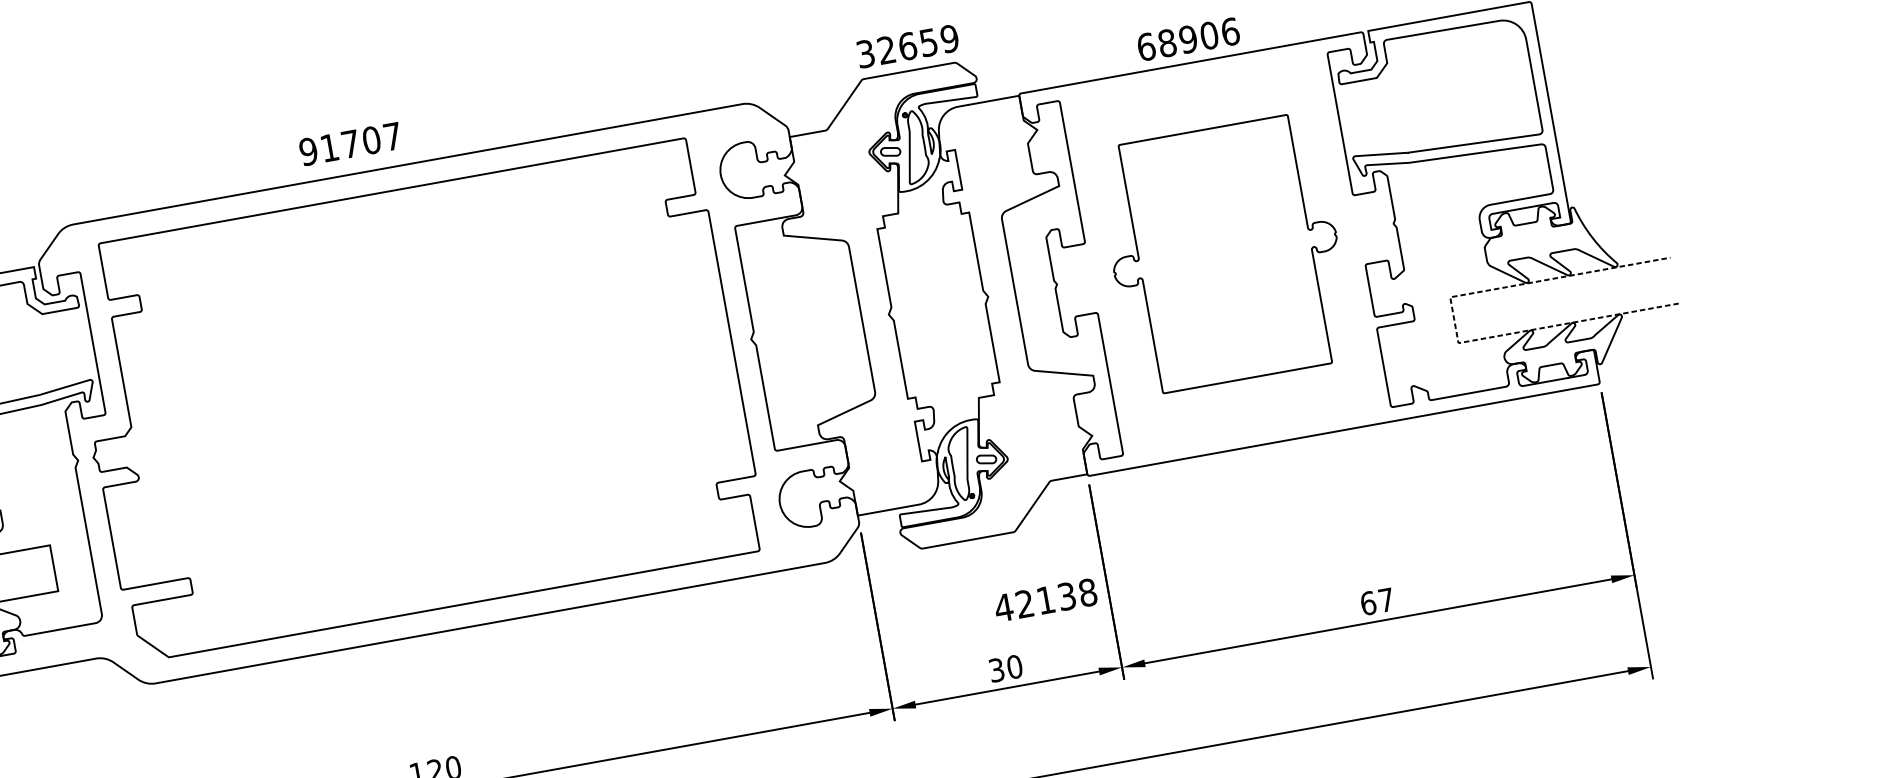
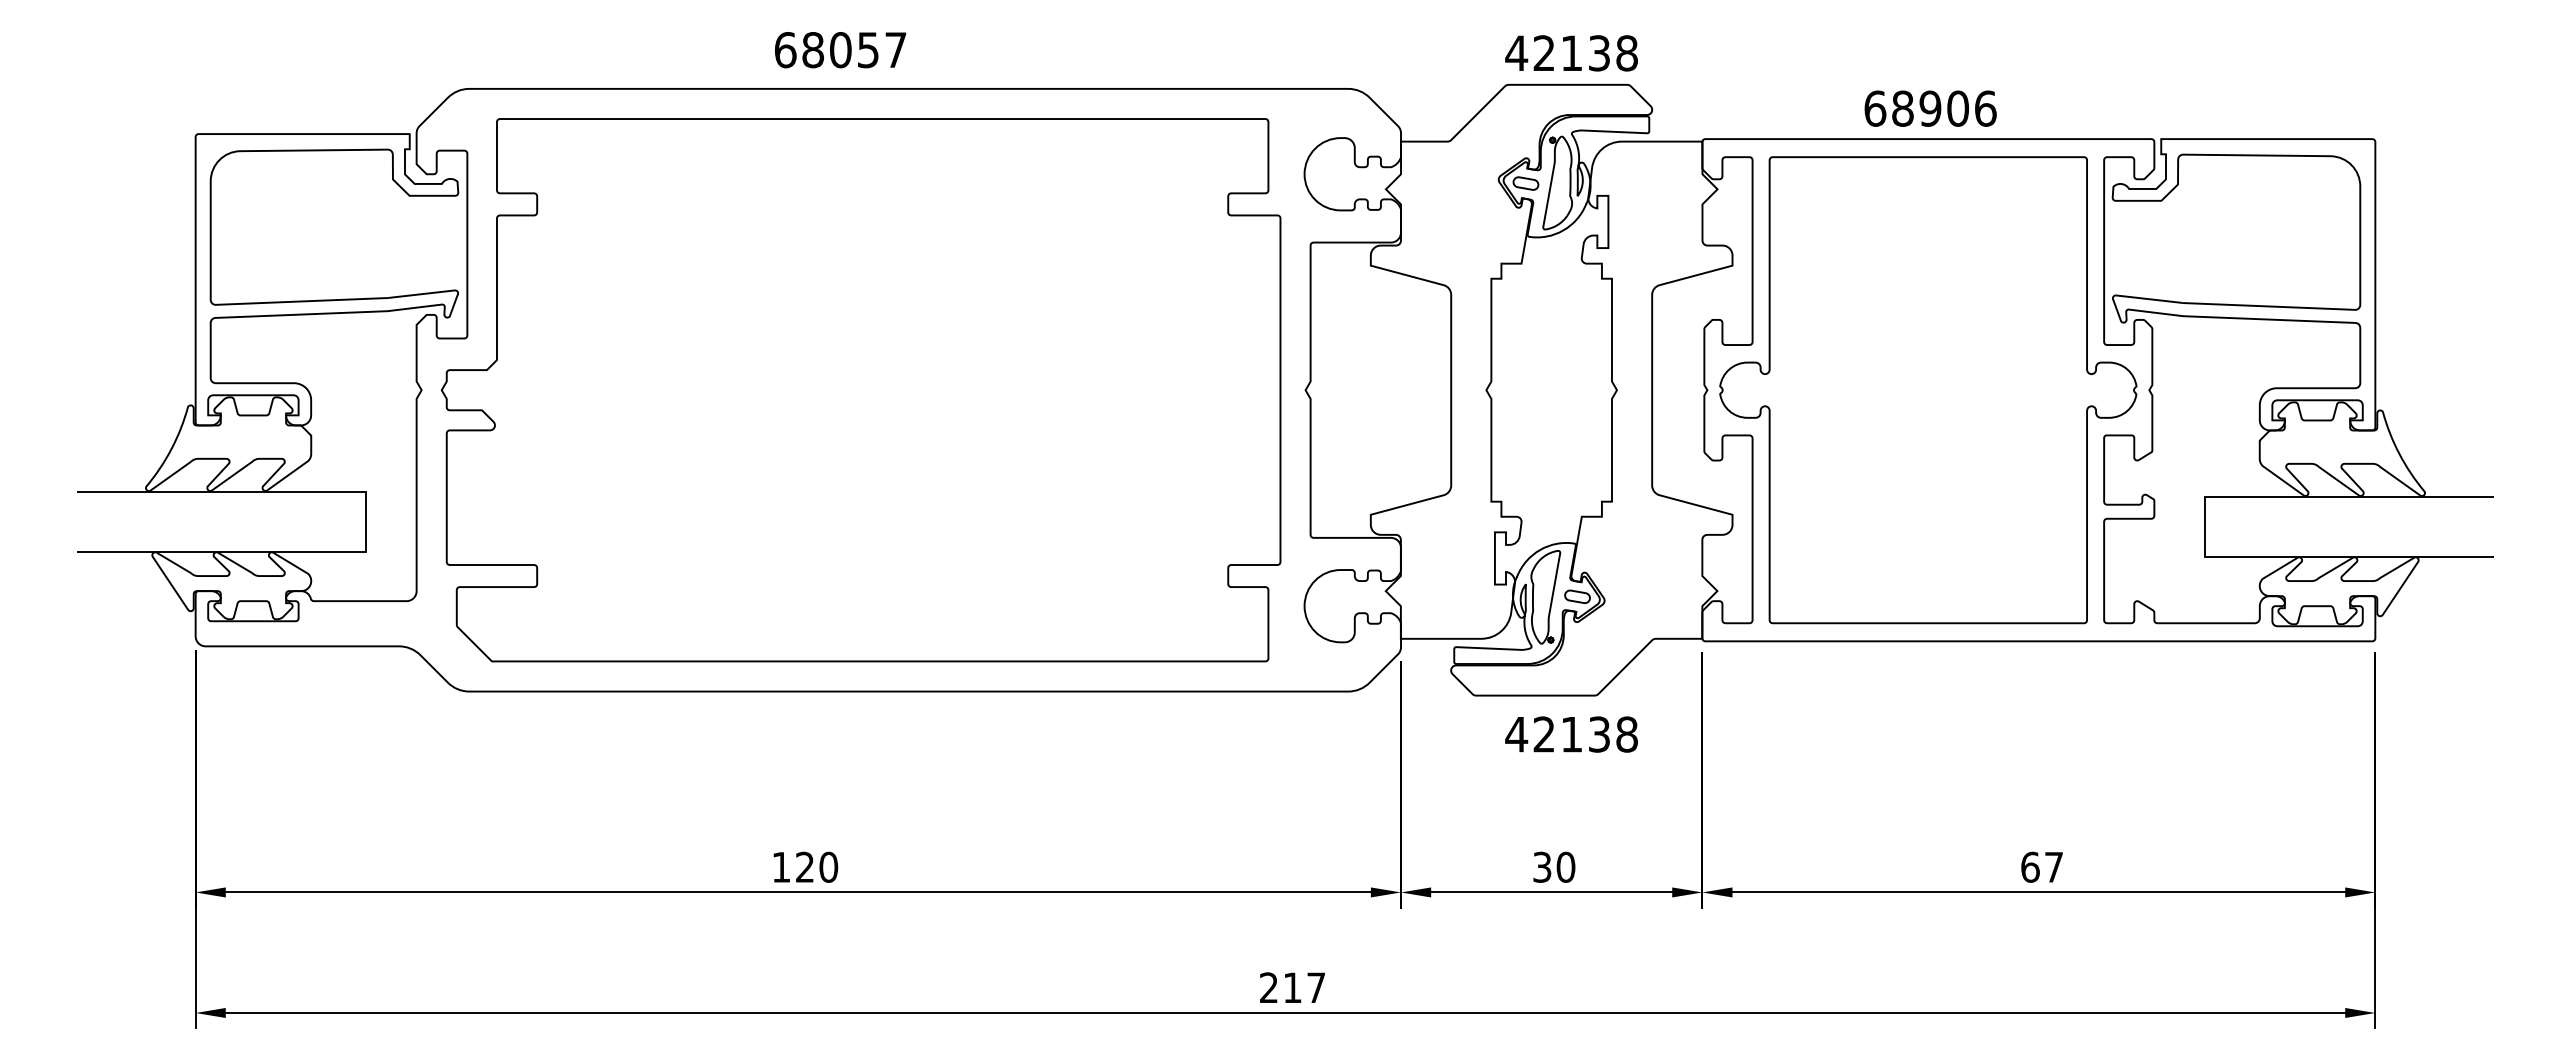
text: (907, 46) -> (1571, 53), 32659 -> 42138
text: (339, 146) -> (826, 50), 91707 -> 68057
part: (1225, 254) -> (1928, 390), size x1.43
line: (1454, 320) -> (2204, 526), dashed -> solid
text: (1045, 600) -> (1571, 734), moved

